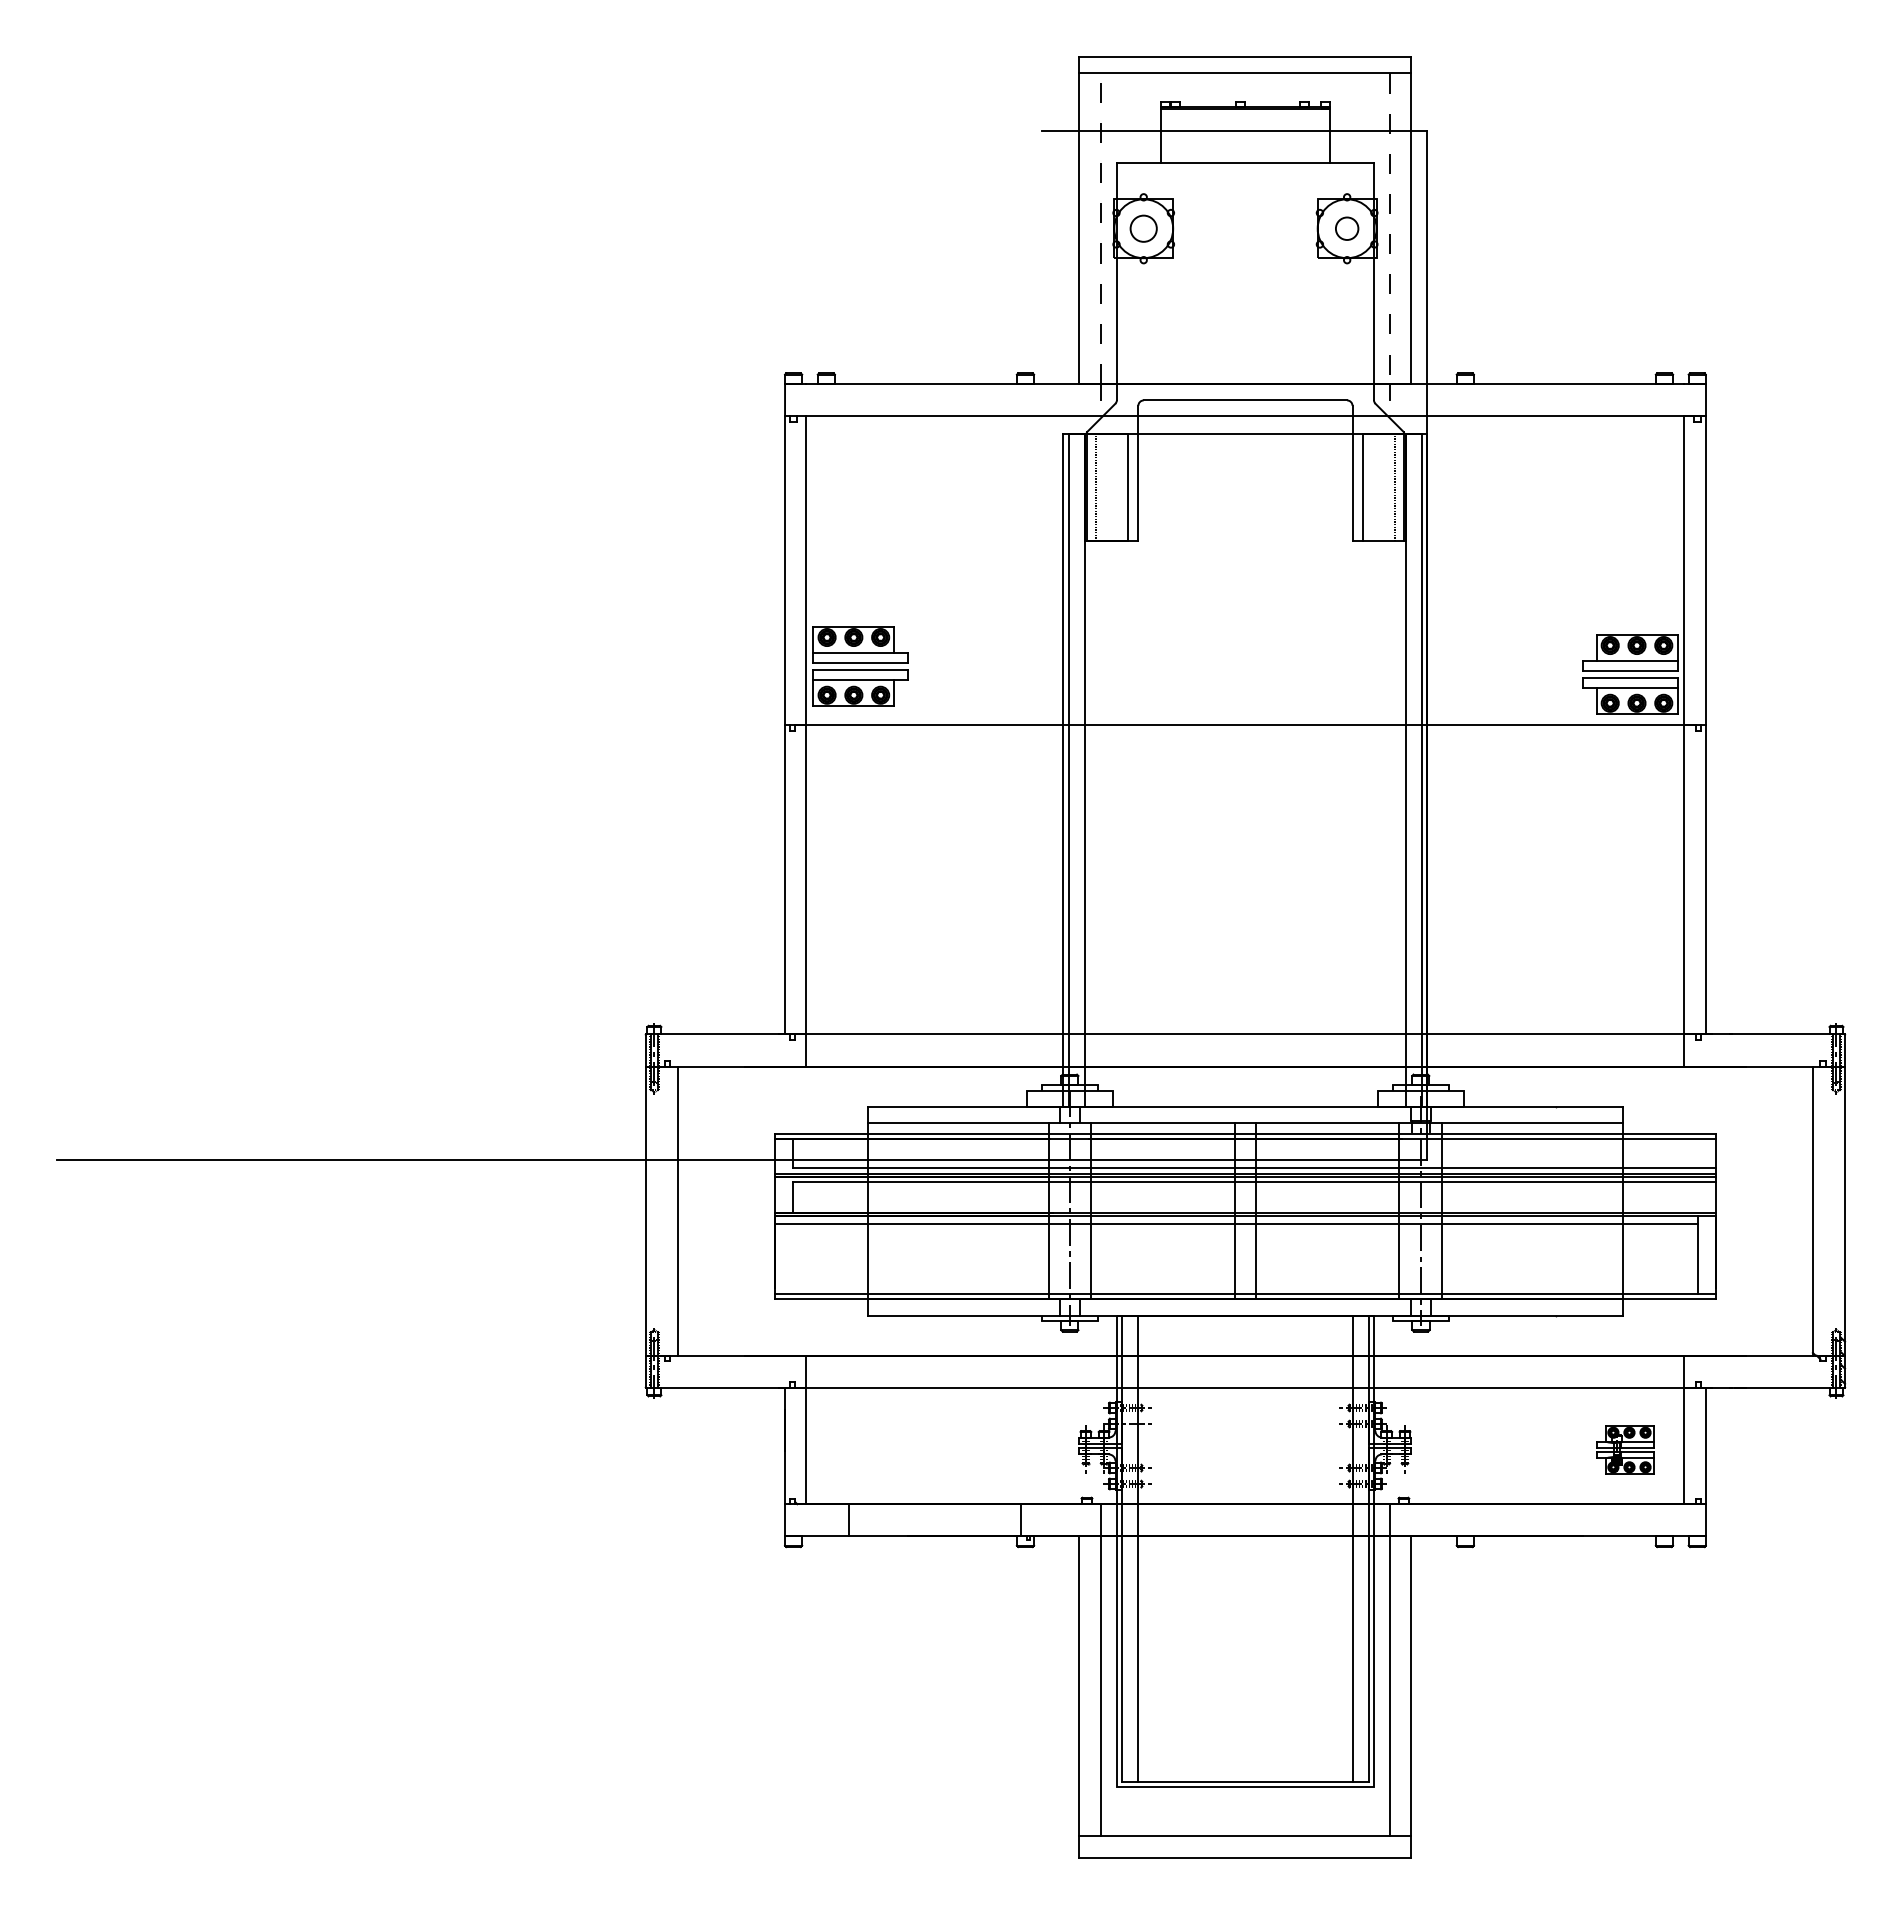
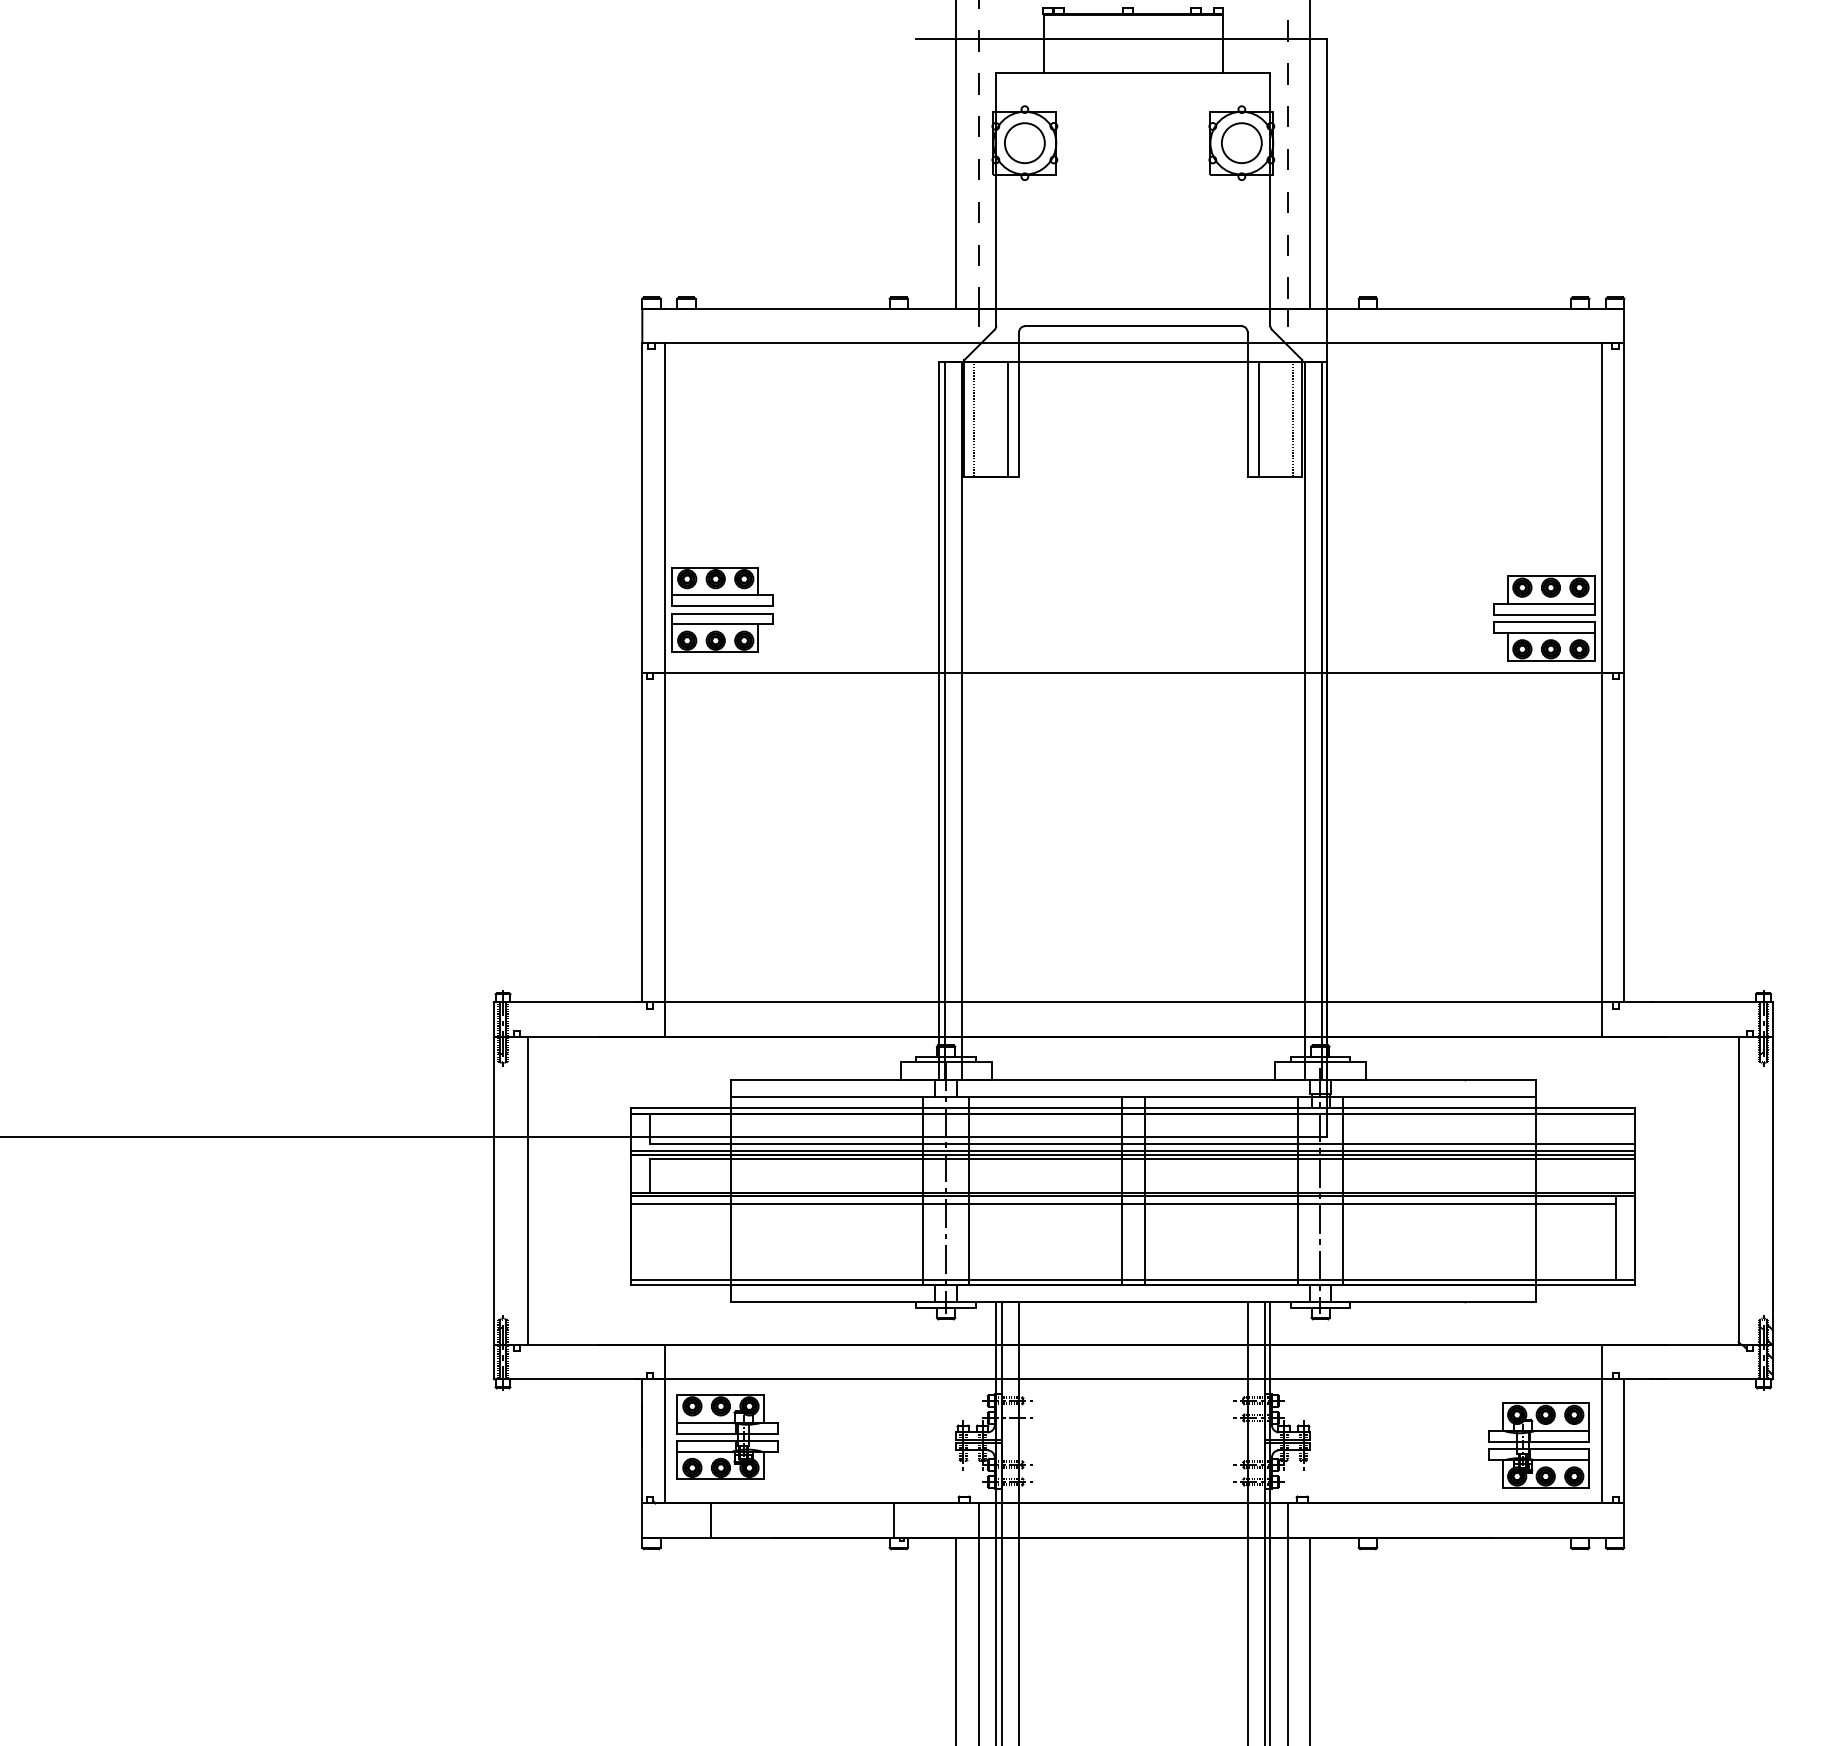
circle: (1143, 228) -> (1024, 142), size x1.43
circle: (1346, 228) -> (1241, 142), size x1.67
part: (864, 1441) -> (727, 1436), added
part: (1625, 1449) -> (1538, 1445), size x1.67

